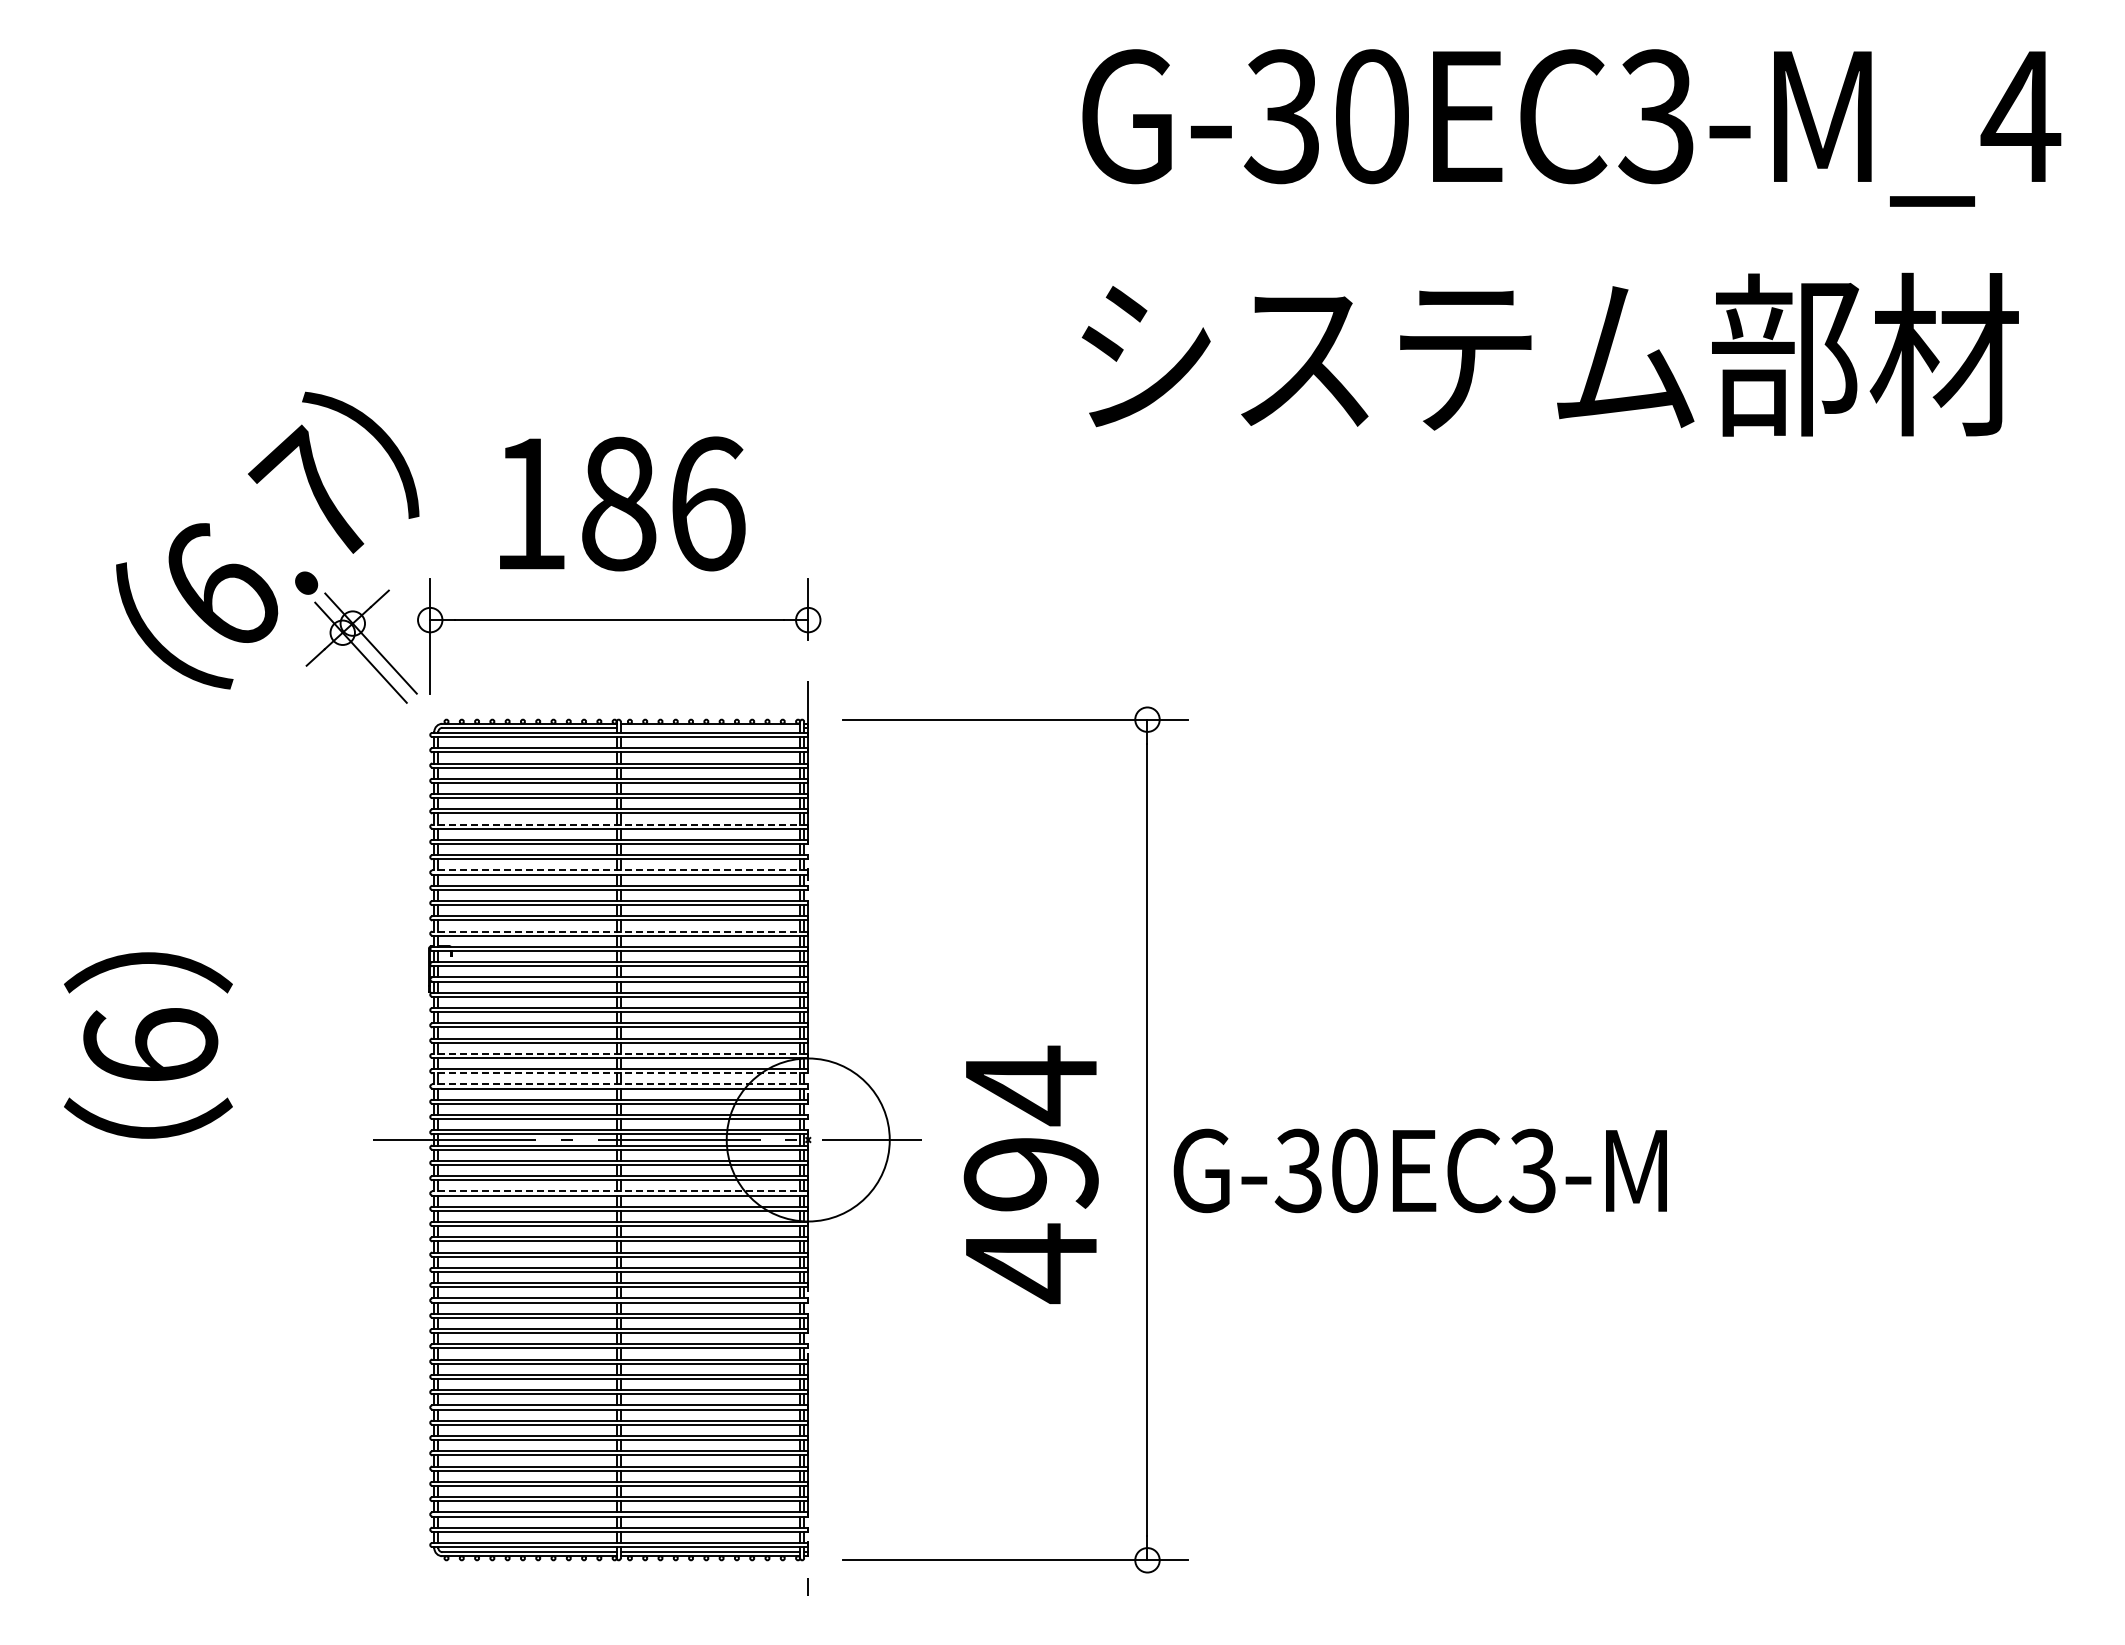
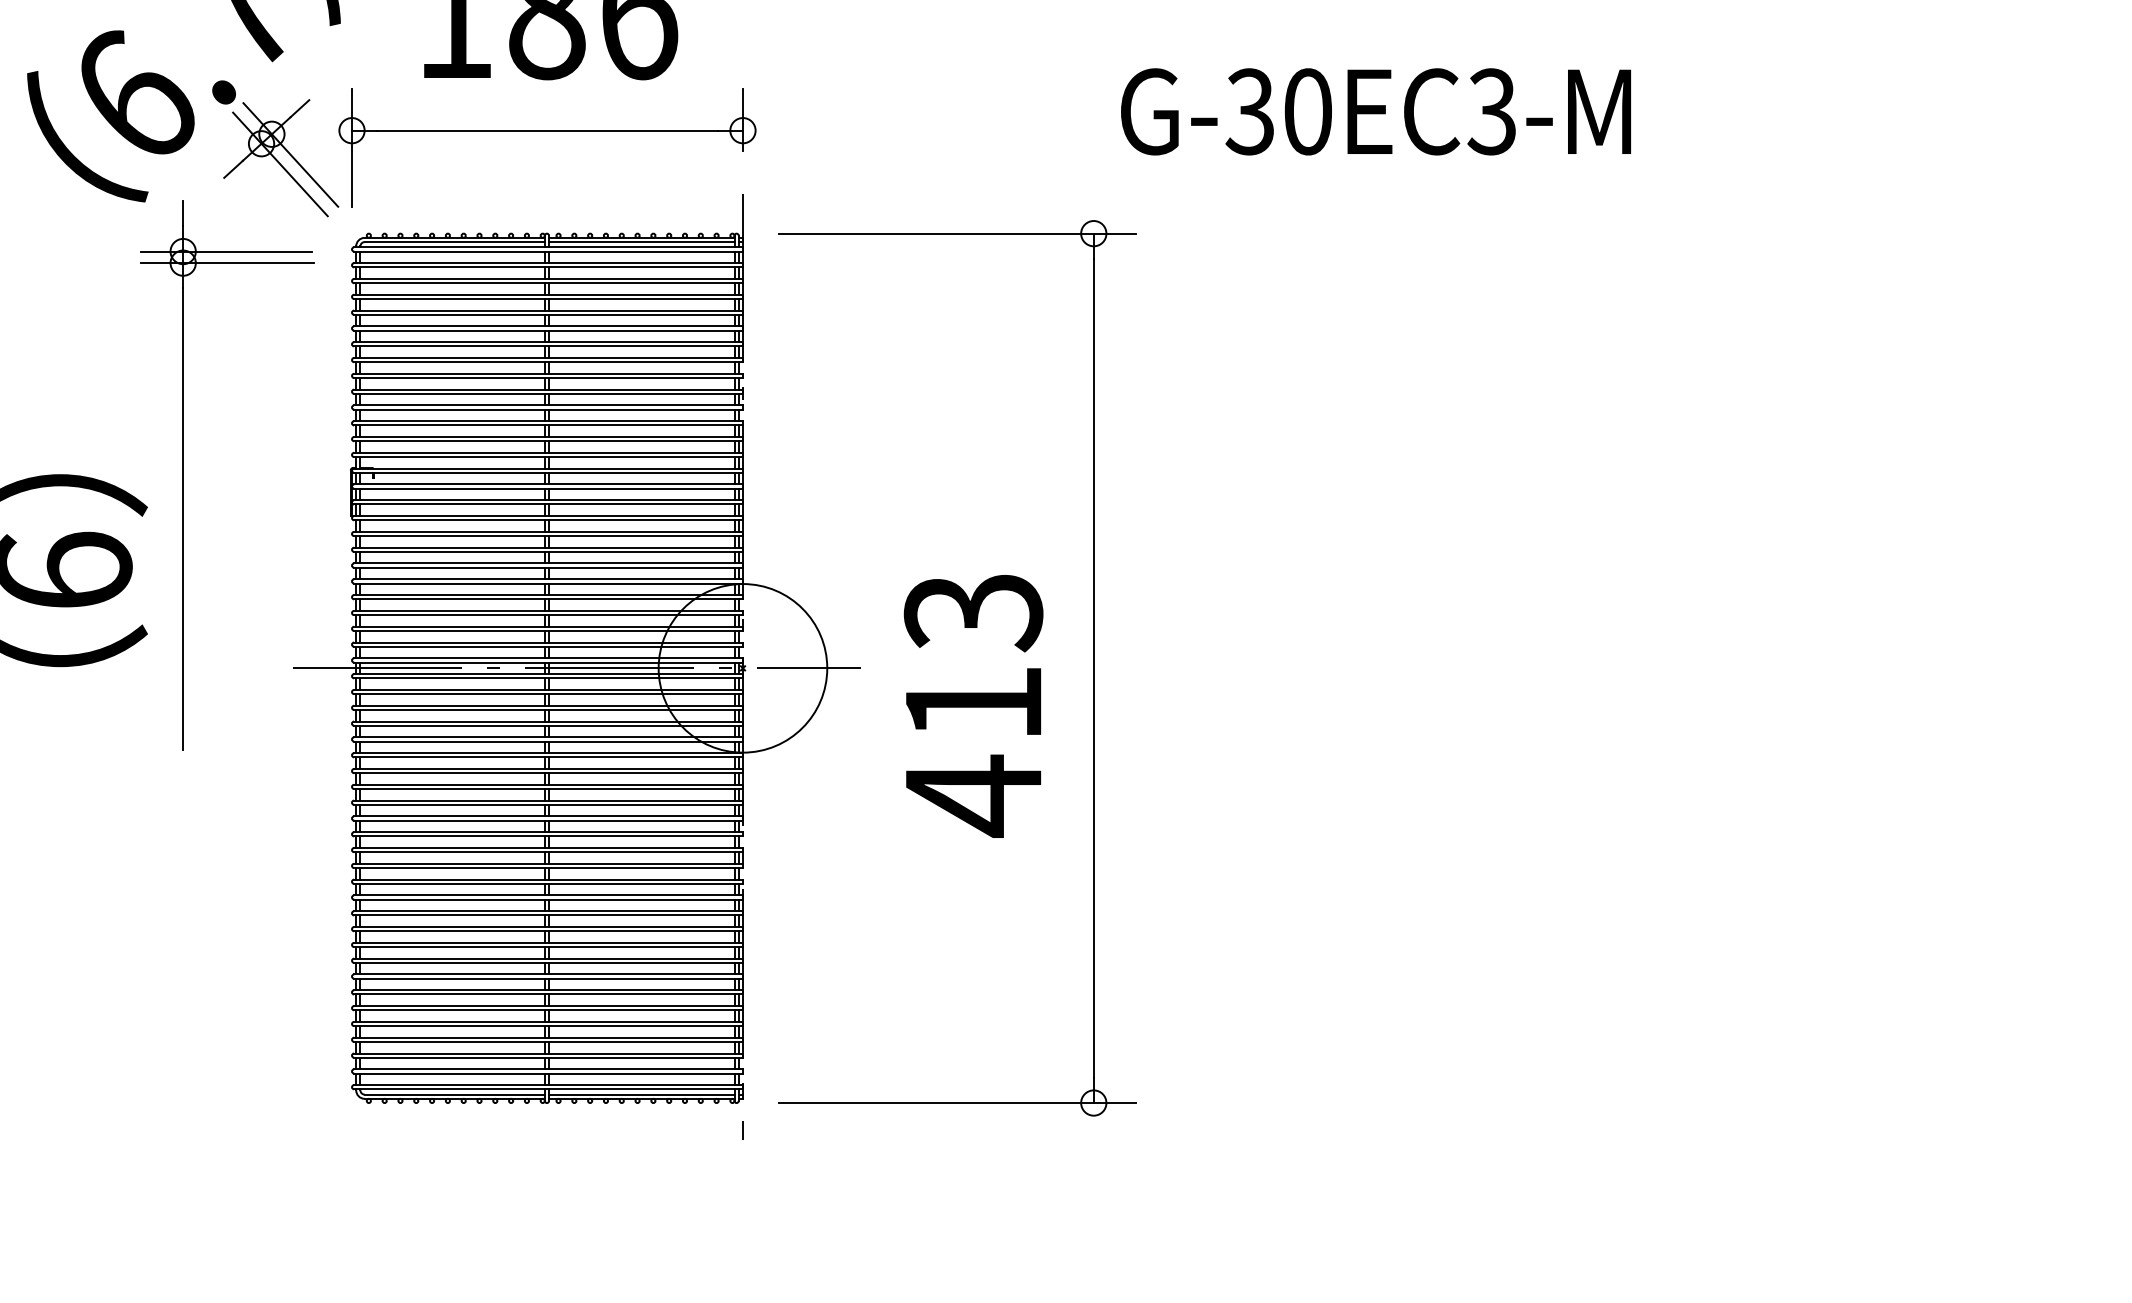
line: (710, 727) -> (641, 241), added
line: (620, 824) -> (548, 342), dashed -> solid
line: (620, 870) -> (548, 389), dashed -> solid
line: (620, 931) -> (548, 452), dashed -> solid
part: (267, 953) -> (183, 475), added
line: (620, 1053) -> (548, 578), dashed -> solid
line: (620, 1073) -> (548, 599), dashed -> solid
line: (620, 1084) -> (548, 610), dashed -> solid
text: (1030, 1128) -> (972, 656), 494 -> 413
text: (1419, 1170) -> (1375, 111), moved
line: (620, 1191) -> (548, 721), dashed -> solid

